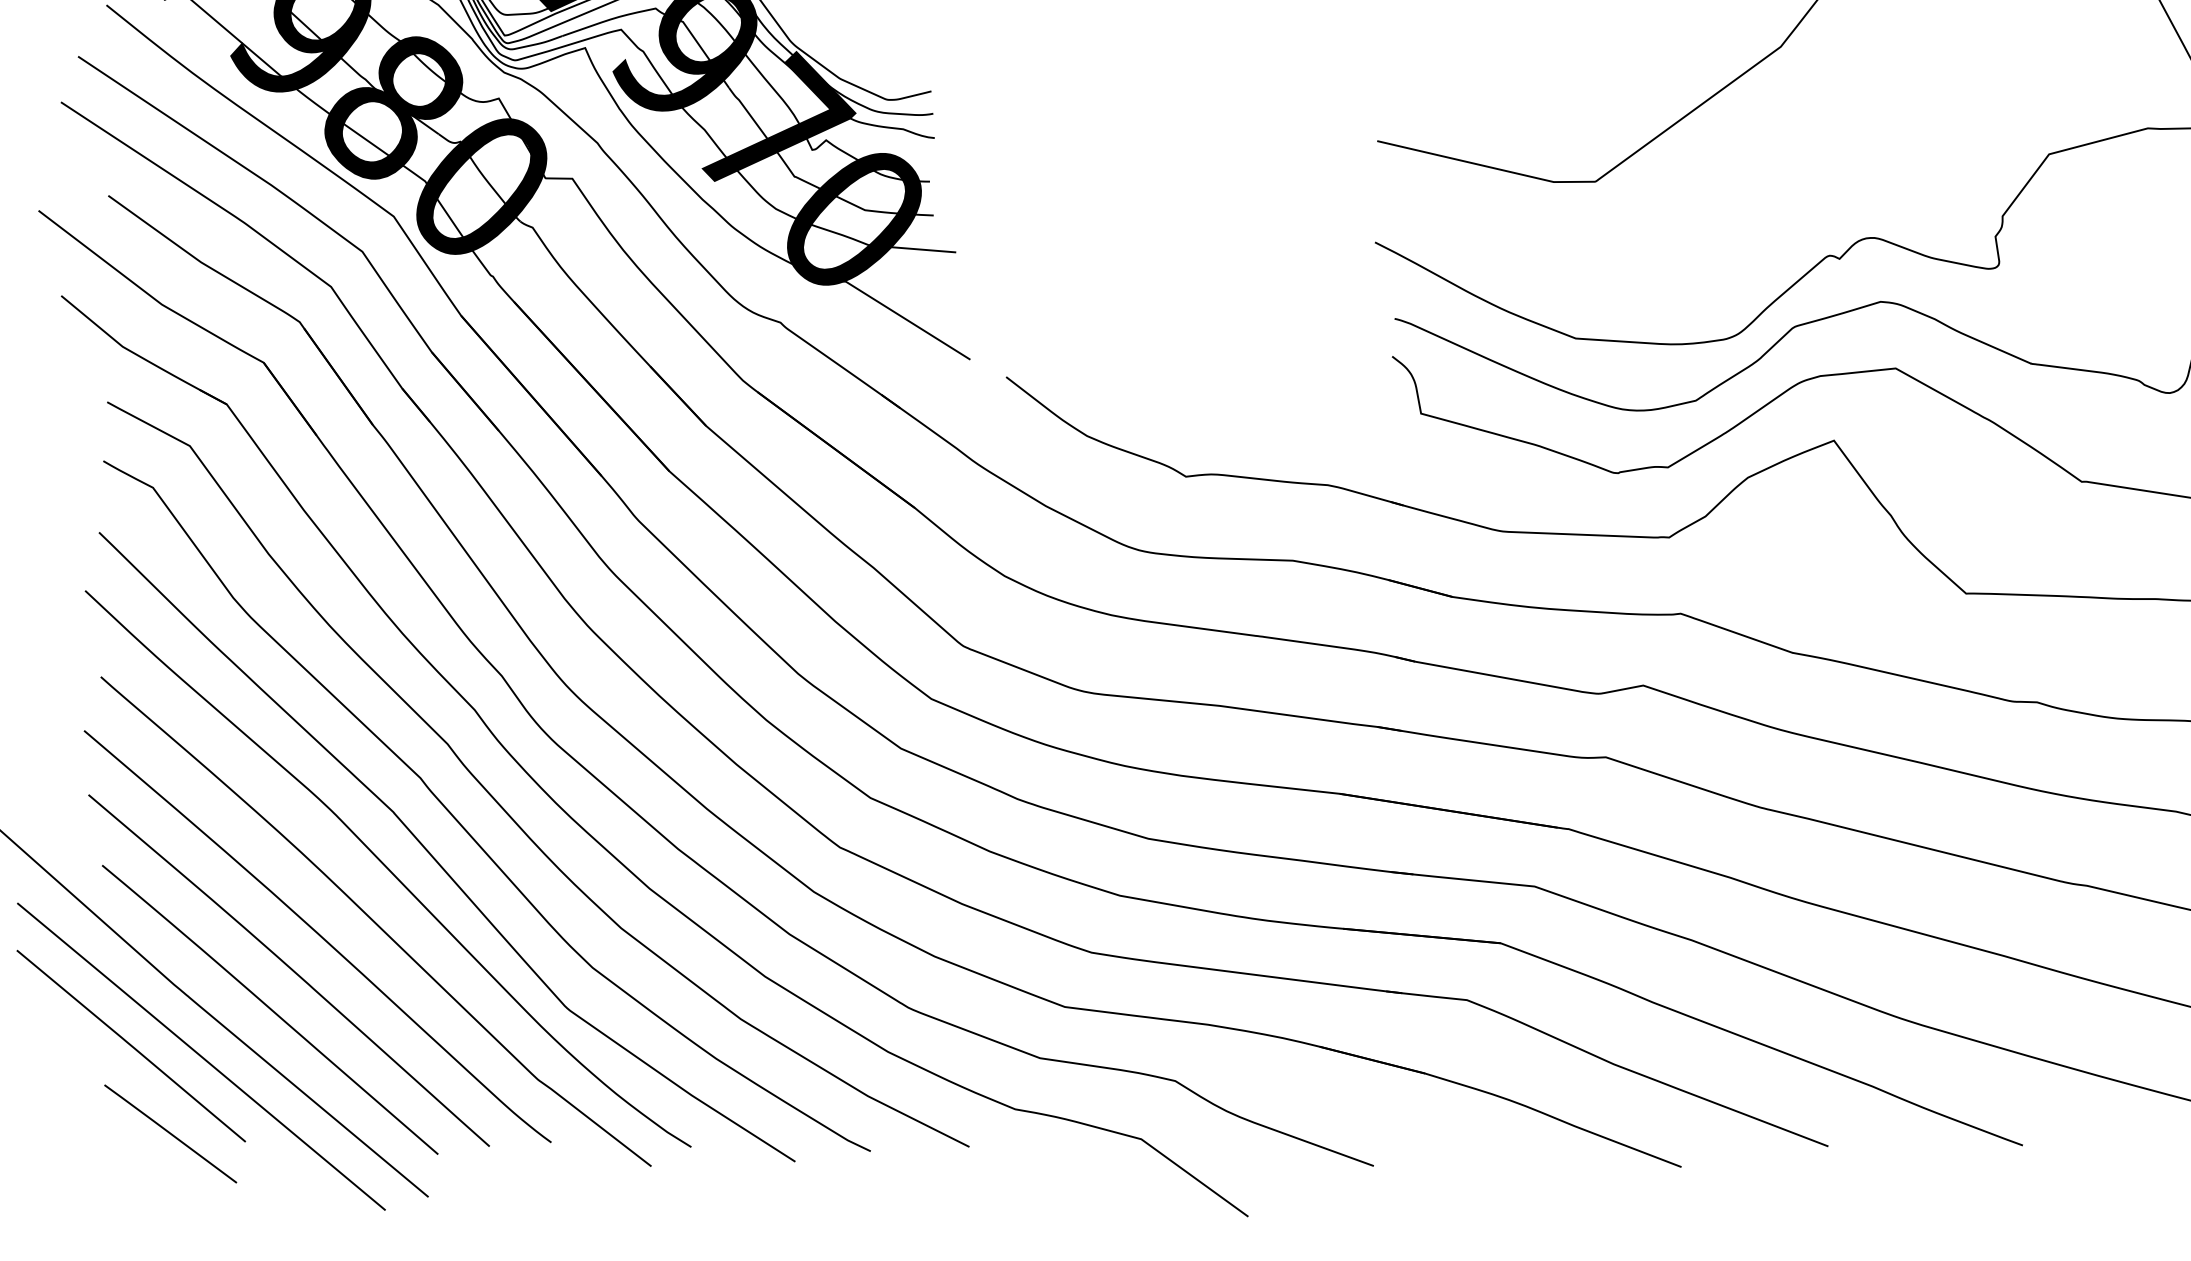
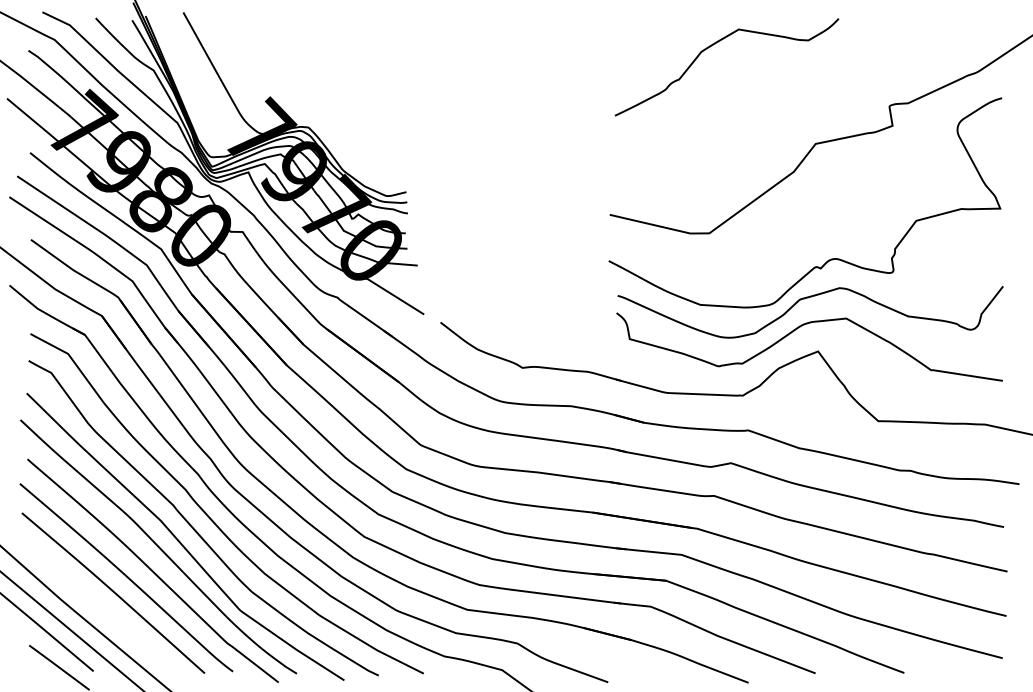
line: (269, 1008) -> (104, 610), removed

